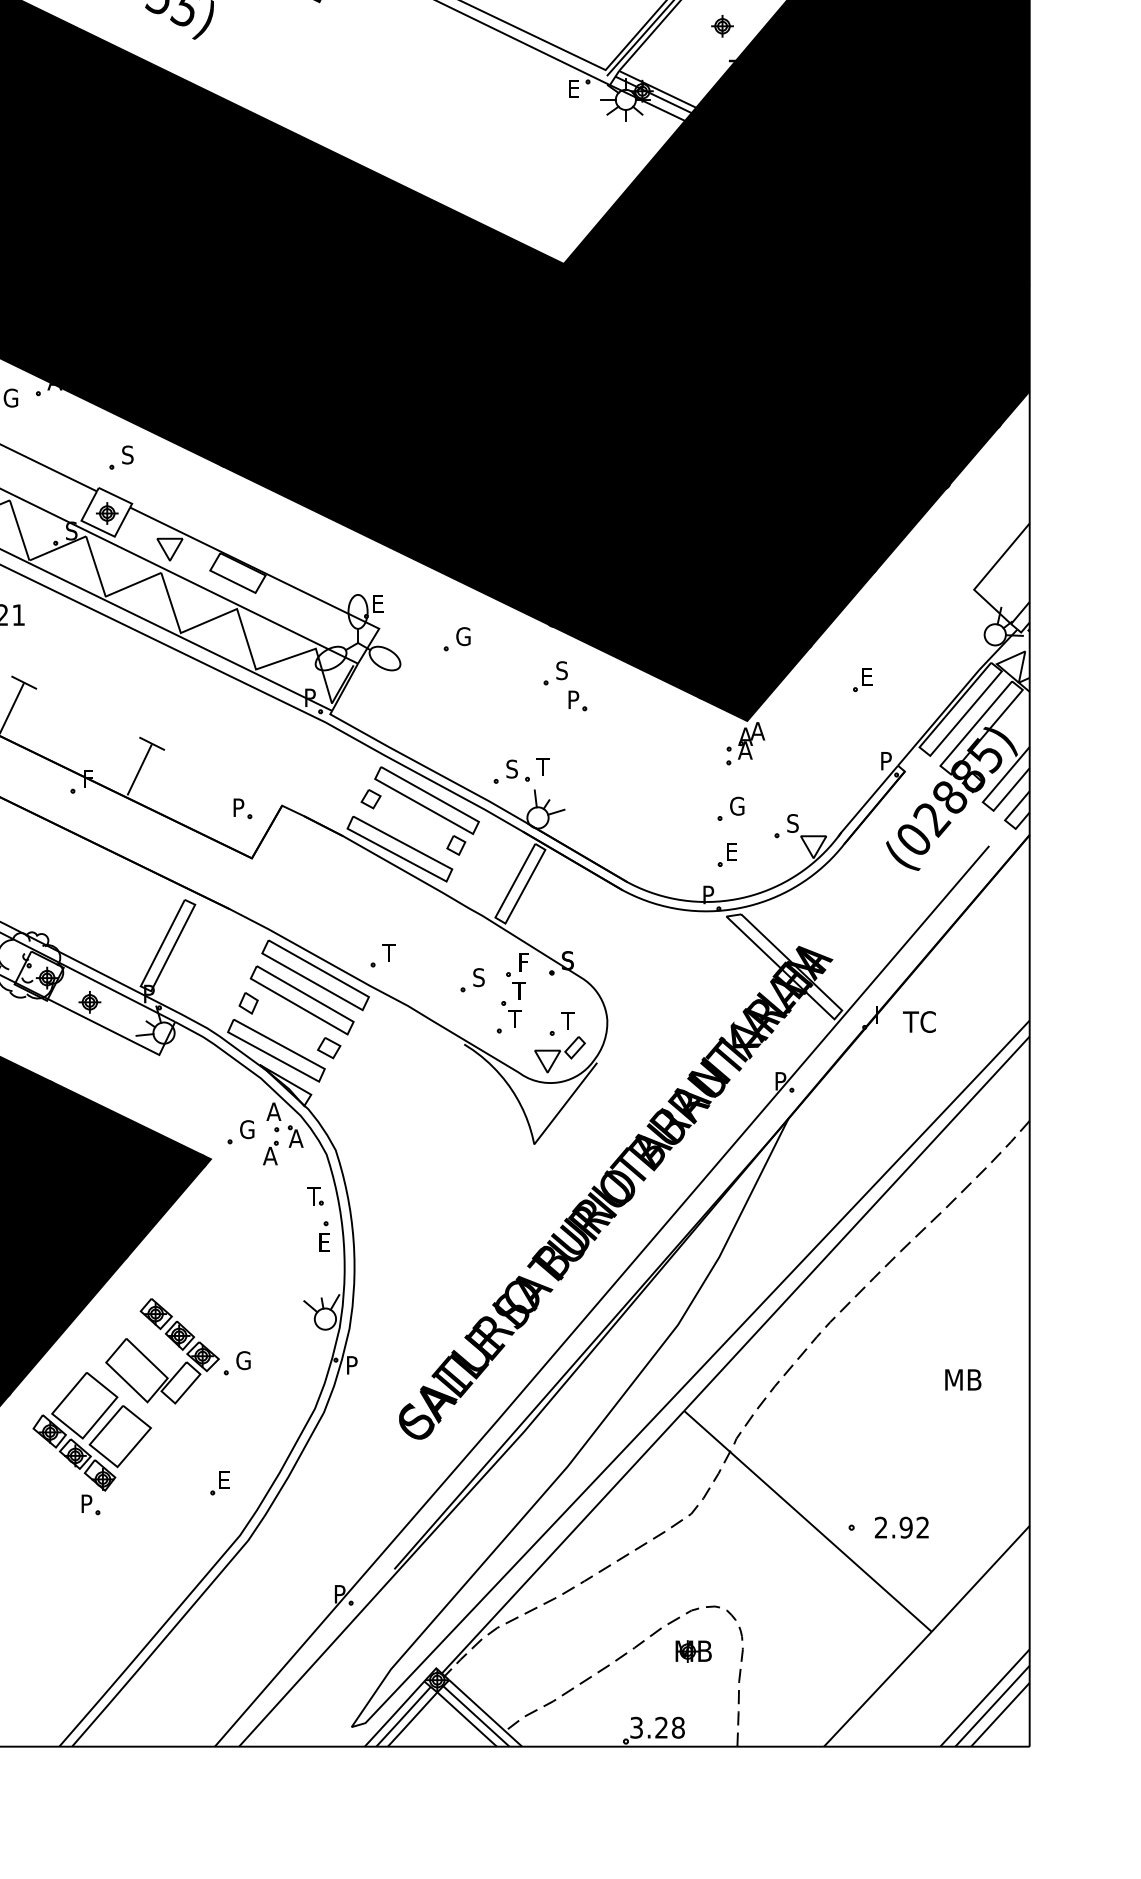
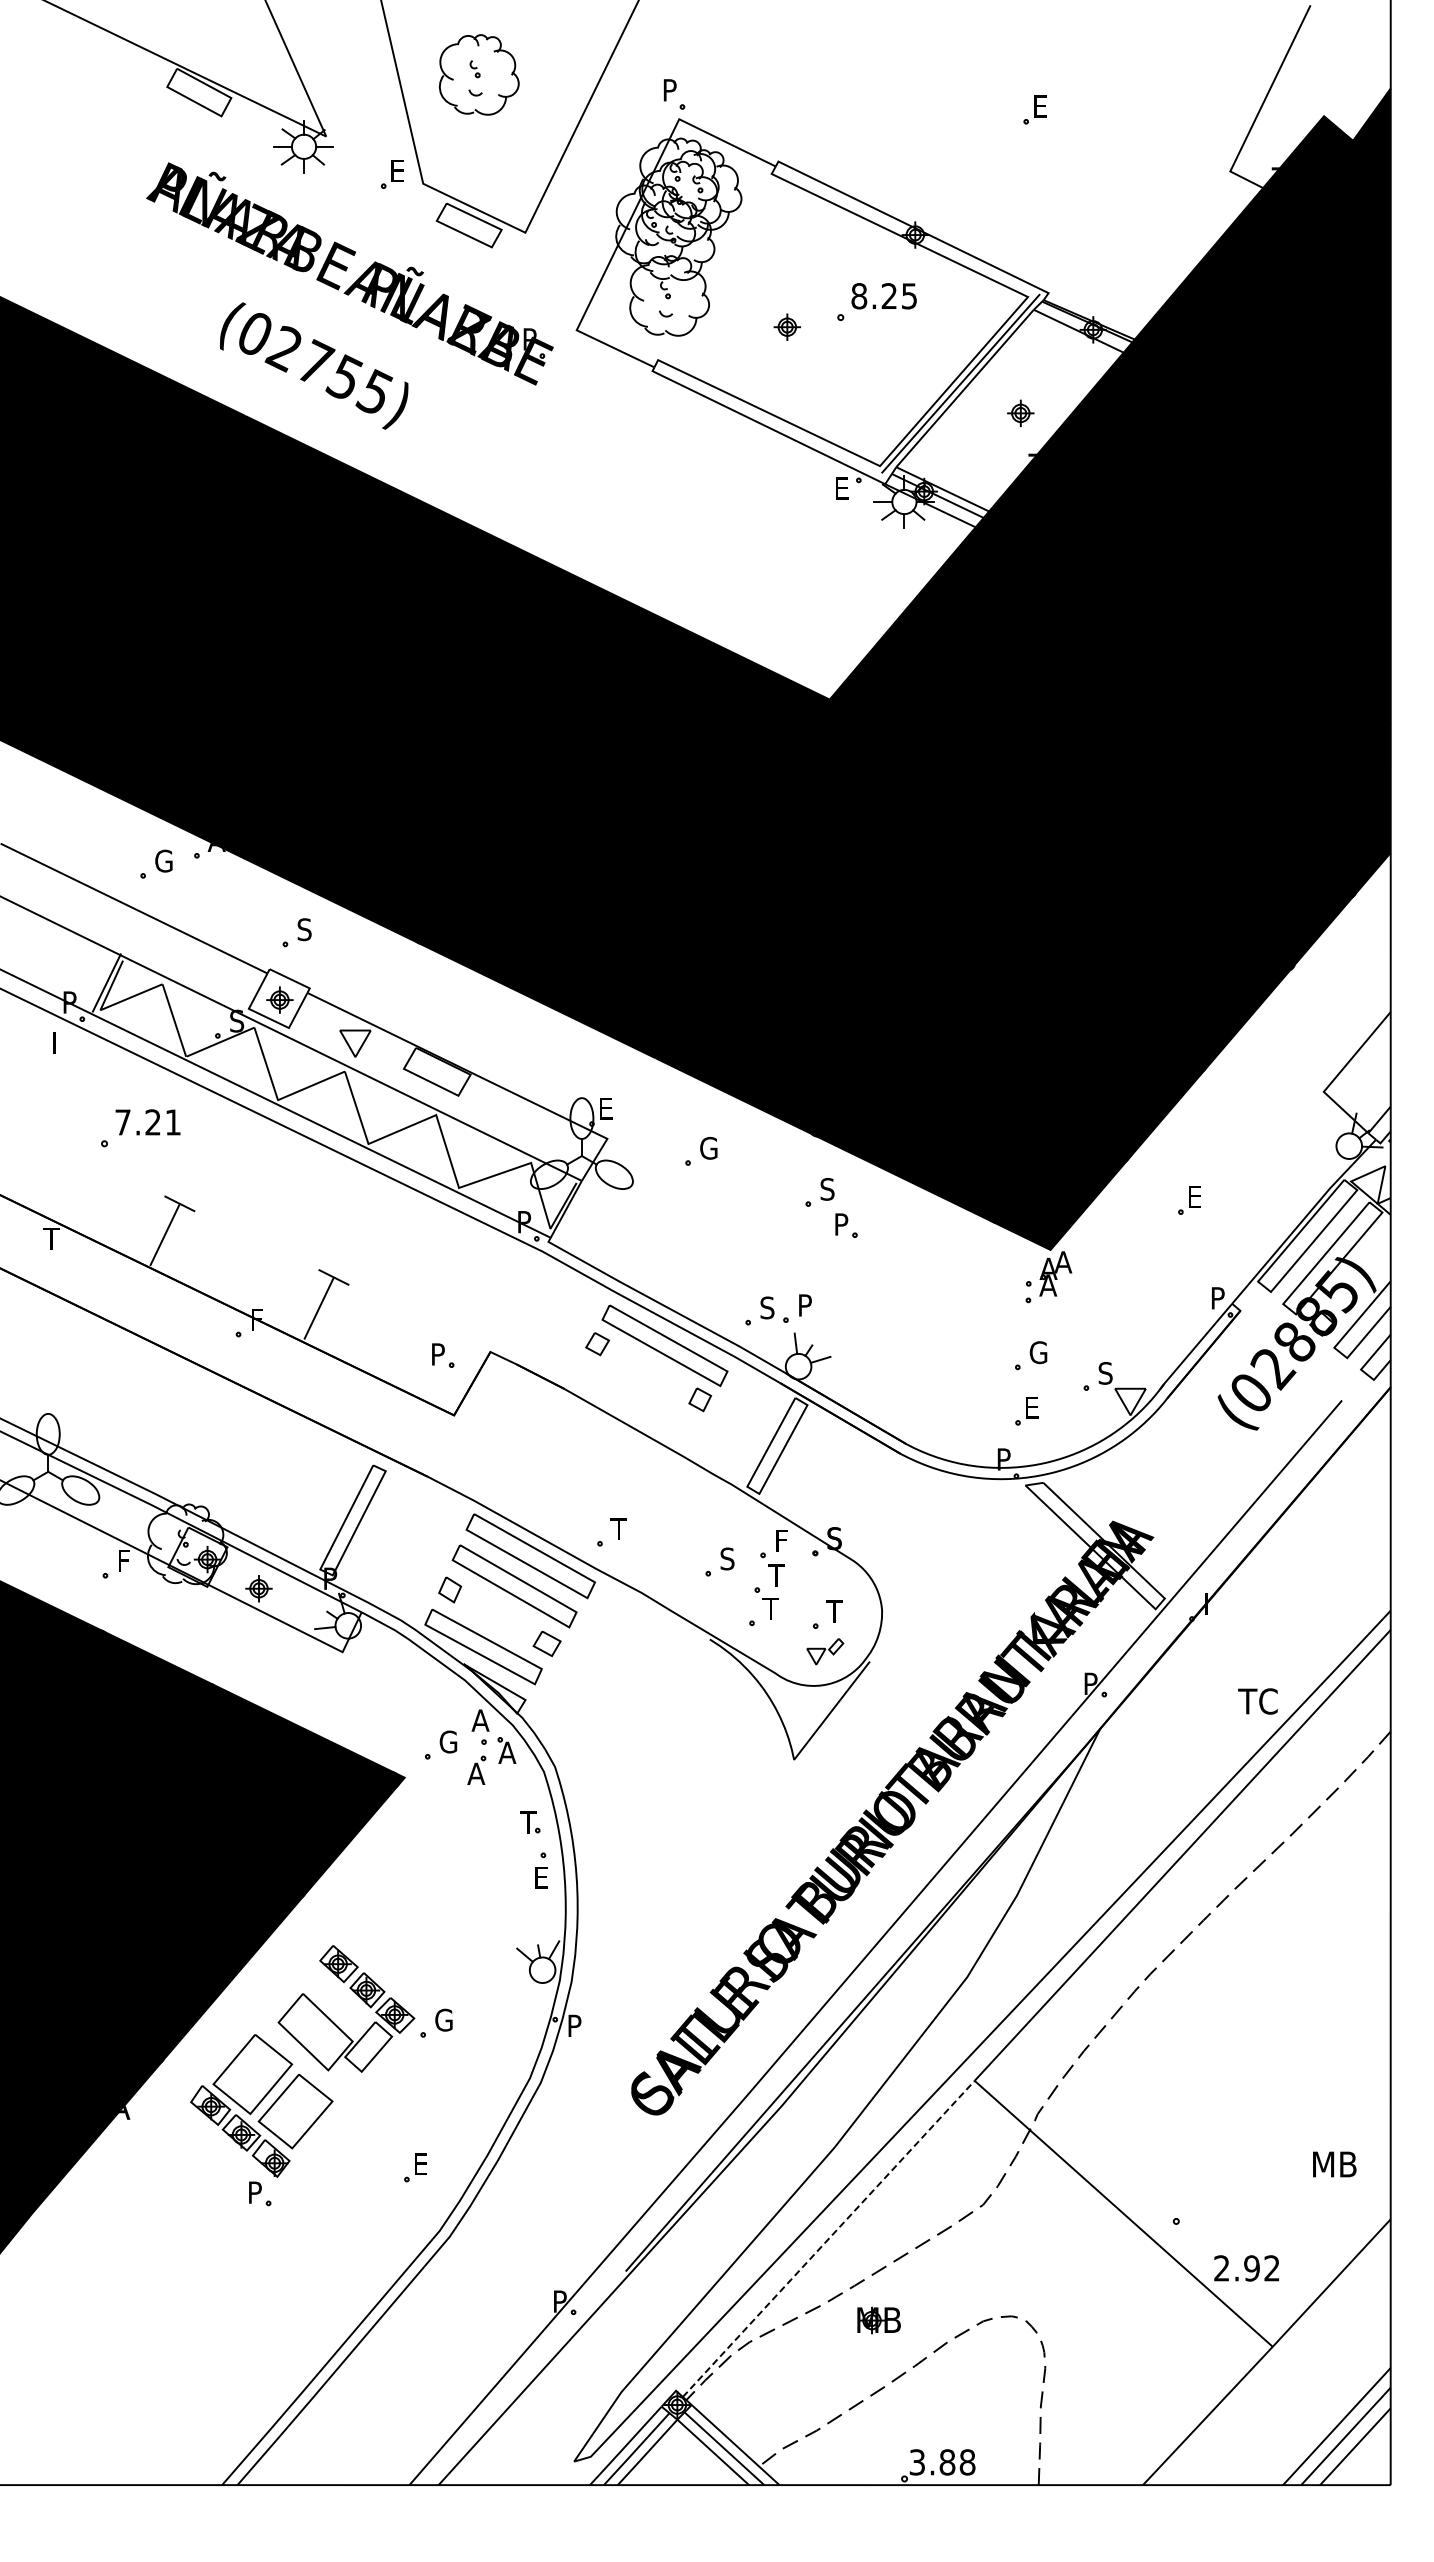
text: (542, 767) -> (804, 1305), T -> P
part: (400, 849) -> (632, 1404), removed
text: (919, 1022) -> (1257, 1701), moved
part: (560, 1054) -> (825, 1651), size x0.6
text: (963, 1379) -> (1334, 2164), moved
text: (901, 1527) -> (1246, 2268), moved
line: (563, 1541) -> (829, 2238), solid -> dashed
part: (693, 1651) -> (878, 2320), moved
text: (661, 1727) -> (947, 2462), 3.28 -> 3.88

